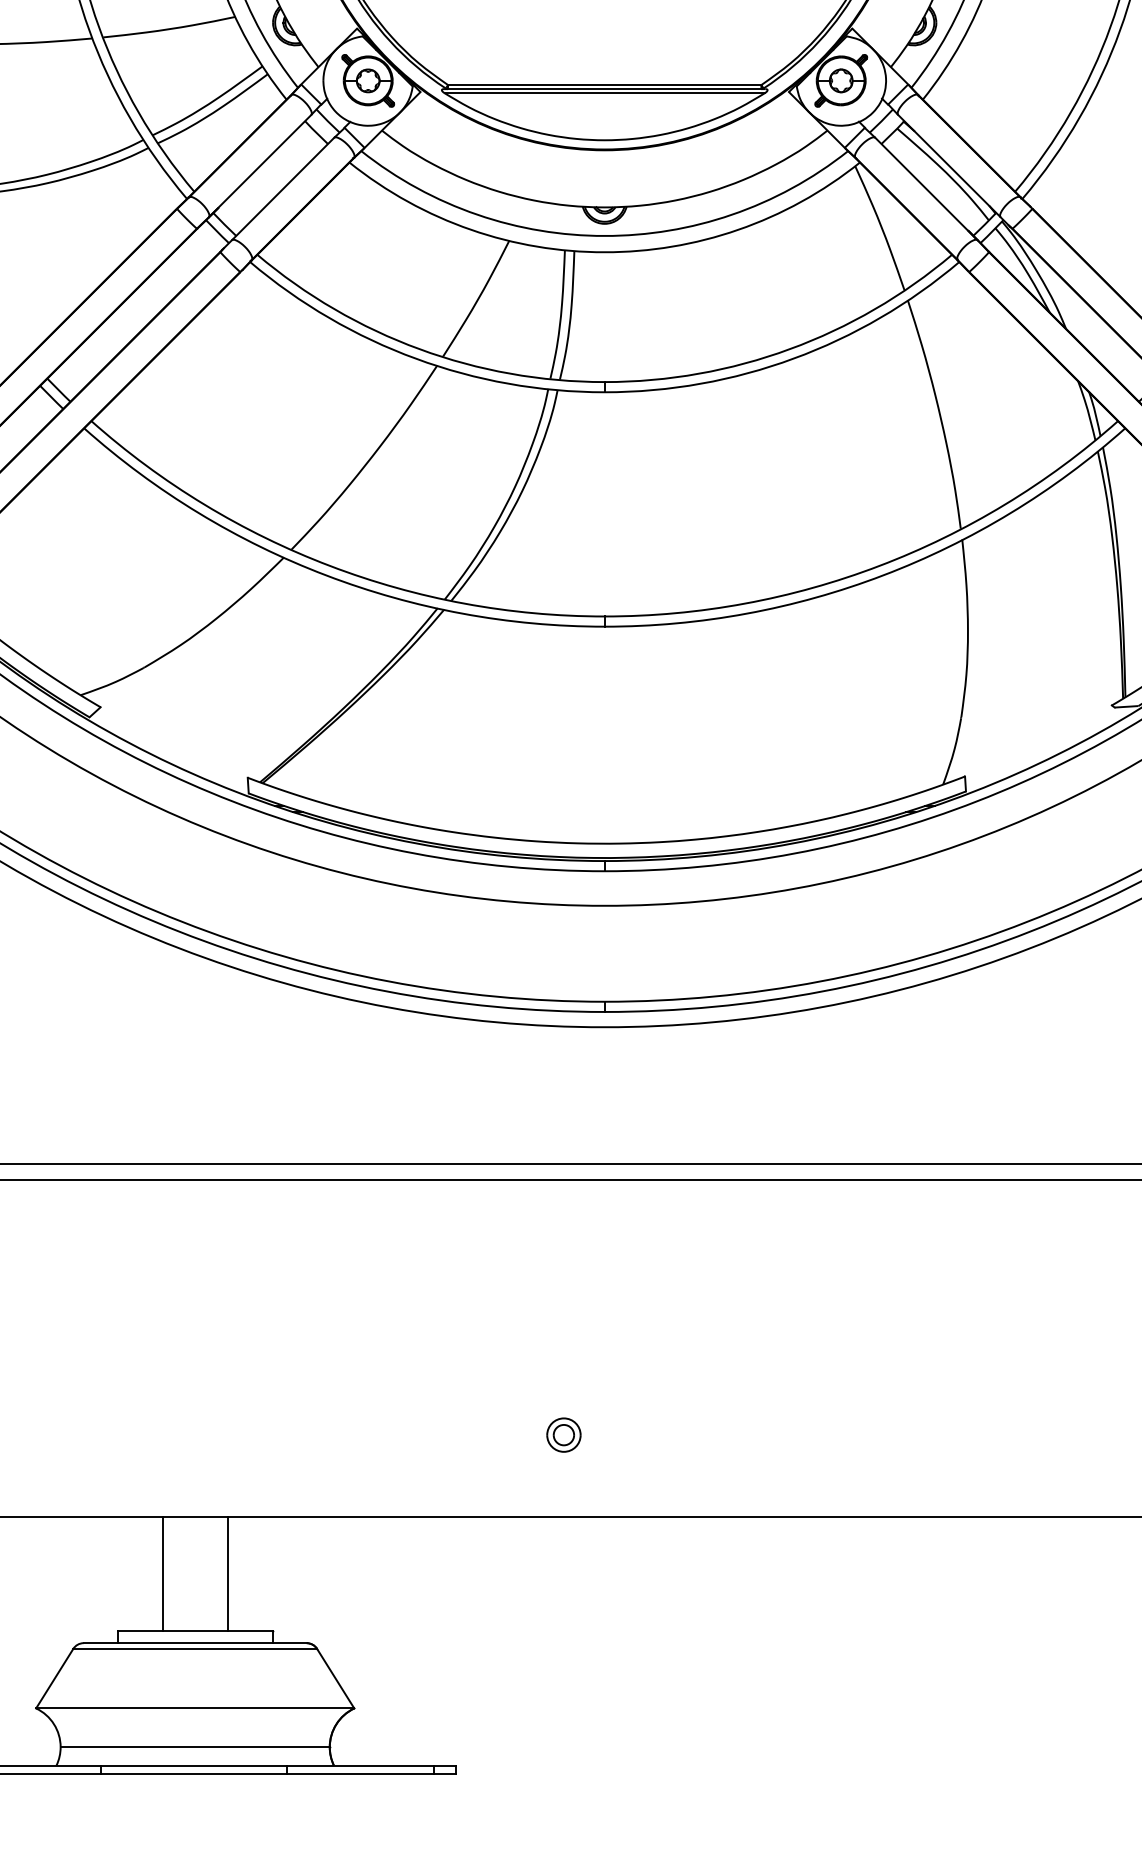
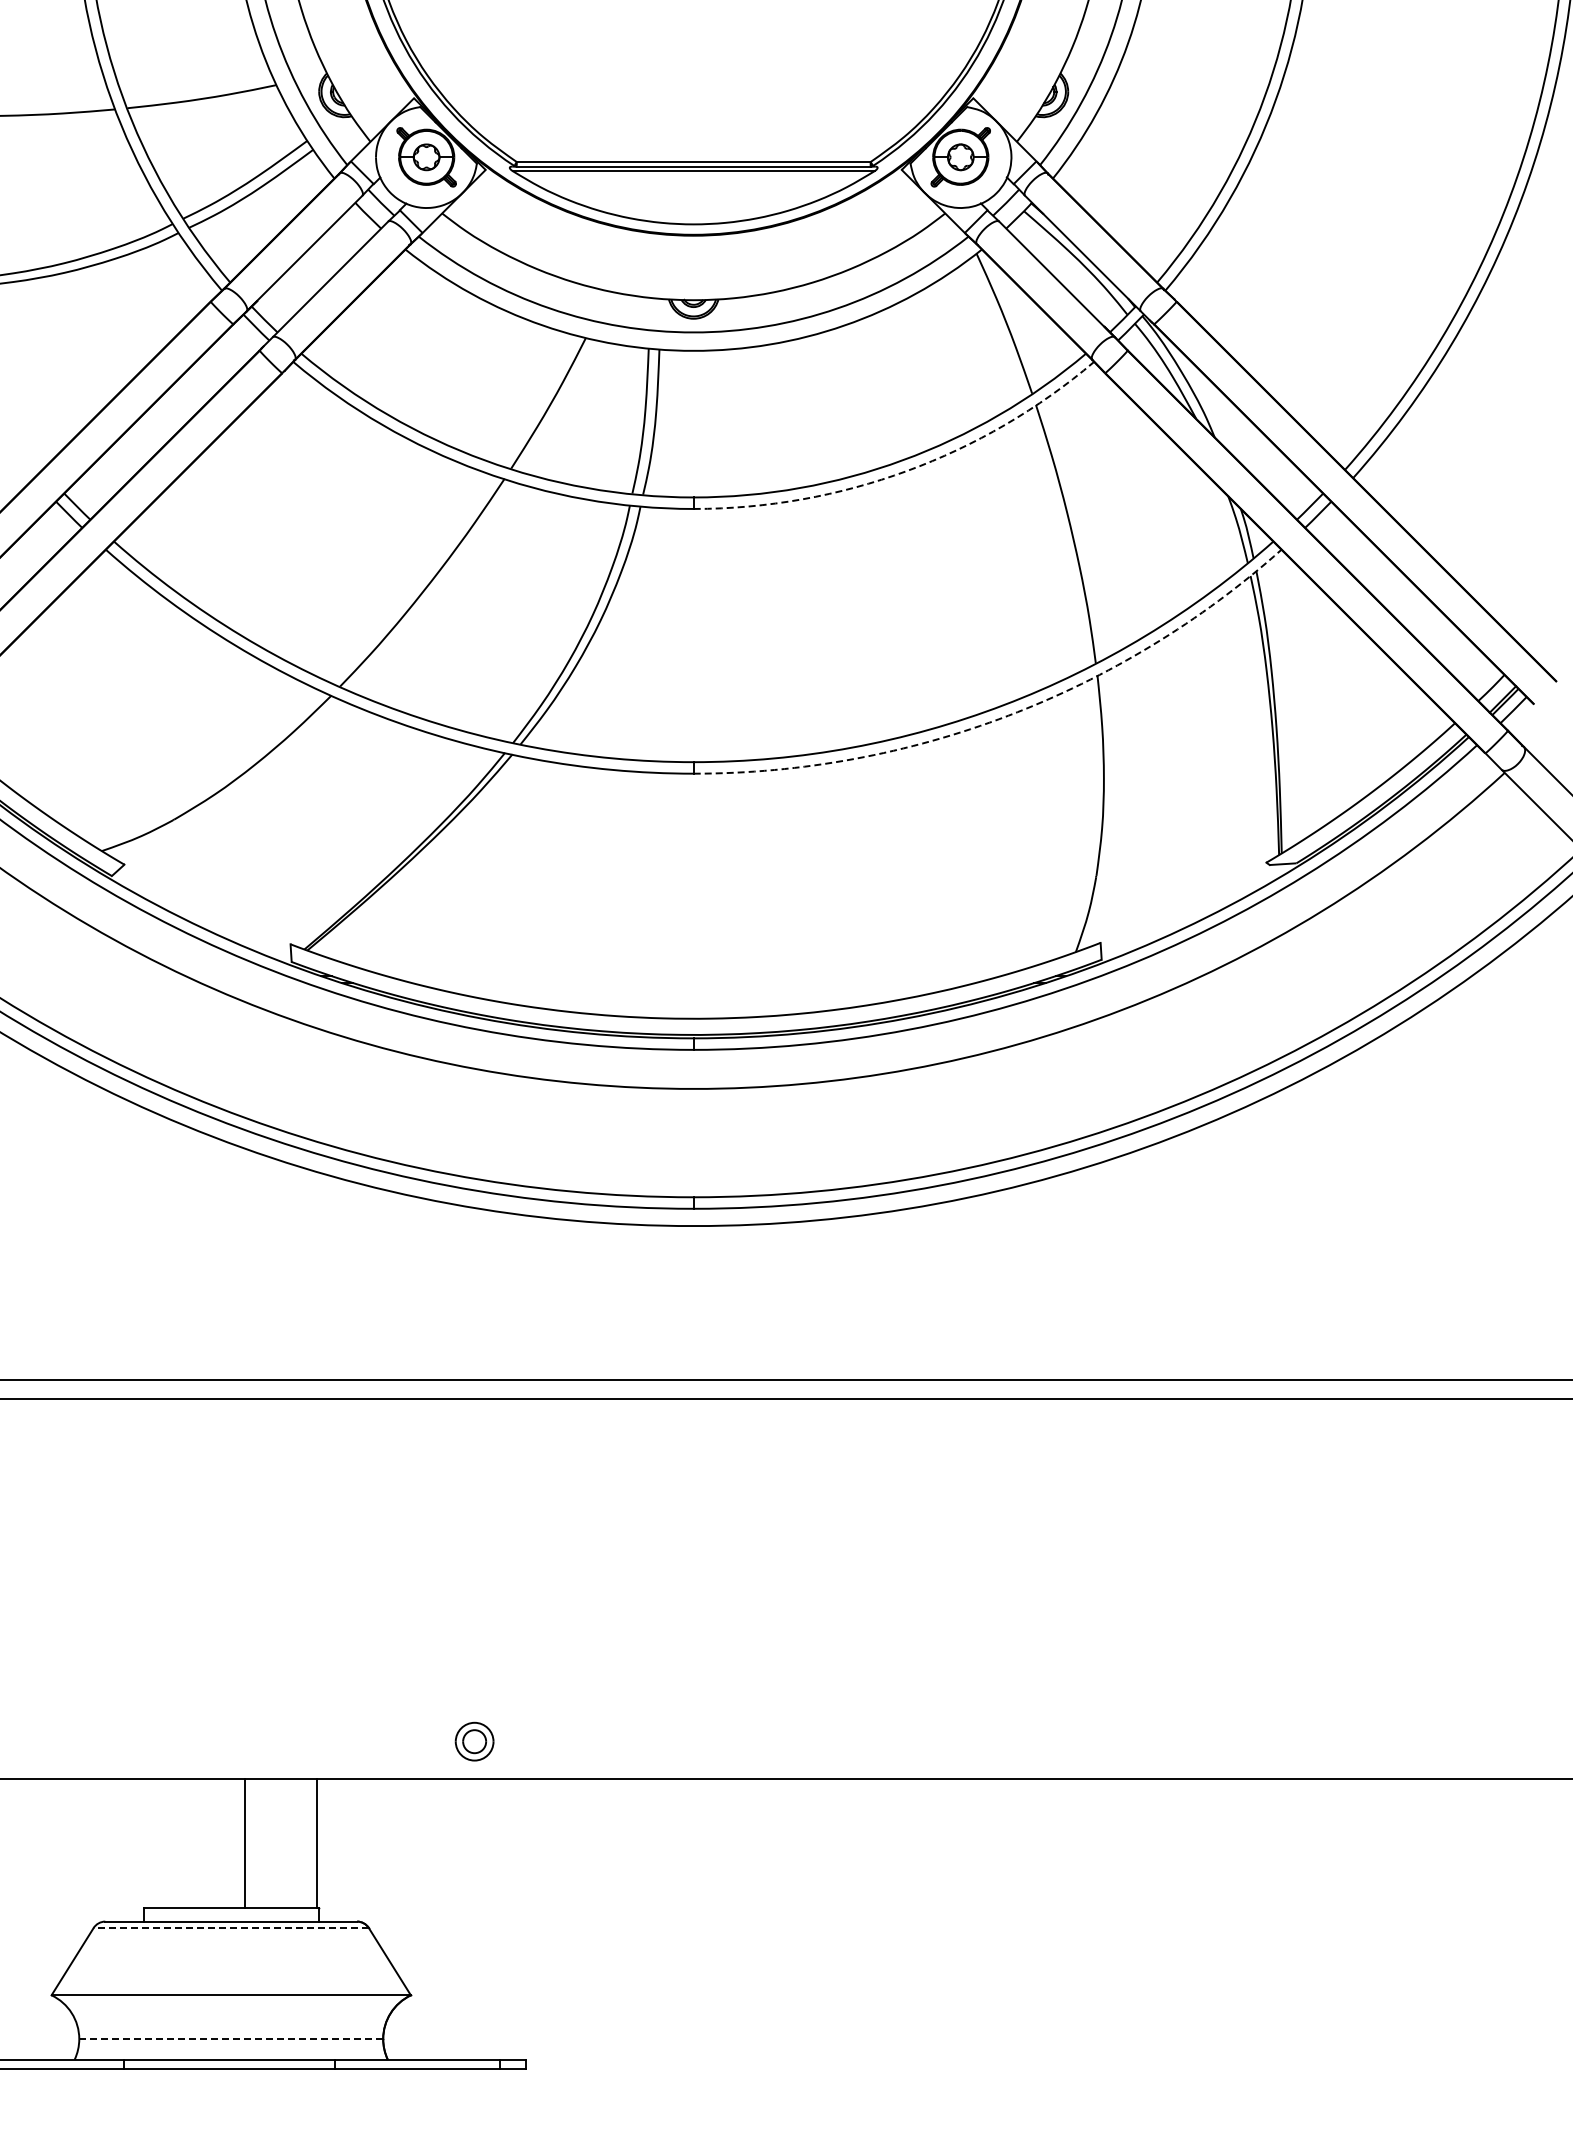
arc: (794, 359) -> (907, 471), solid -> dashed
arc: (883, 575) -> (1008, 715), solid -> dashed
part: (563, 1434) -> (474, 1741), moved
line: (162, 1573) -> (245, 1842), moved
line: (228, 1573) -> (317, 1842), moved
line: (195, 1649) -> (231, 1928), solid -> dashed
line: (195, 1747) -> (231, 2039), solid -> dashed

